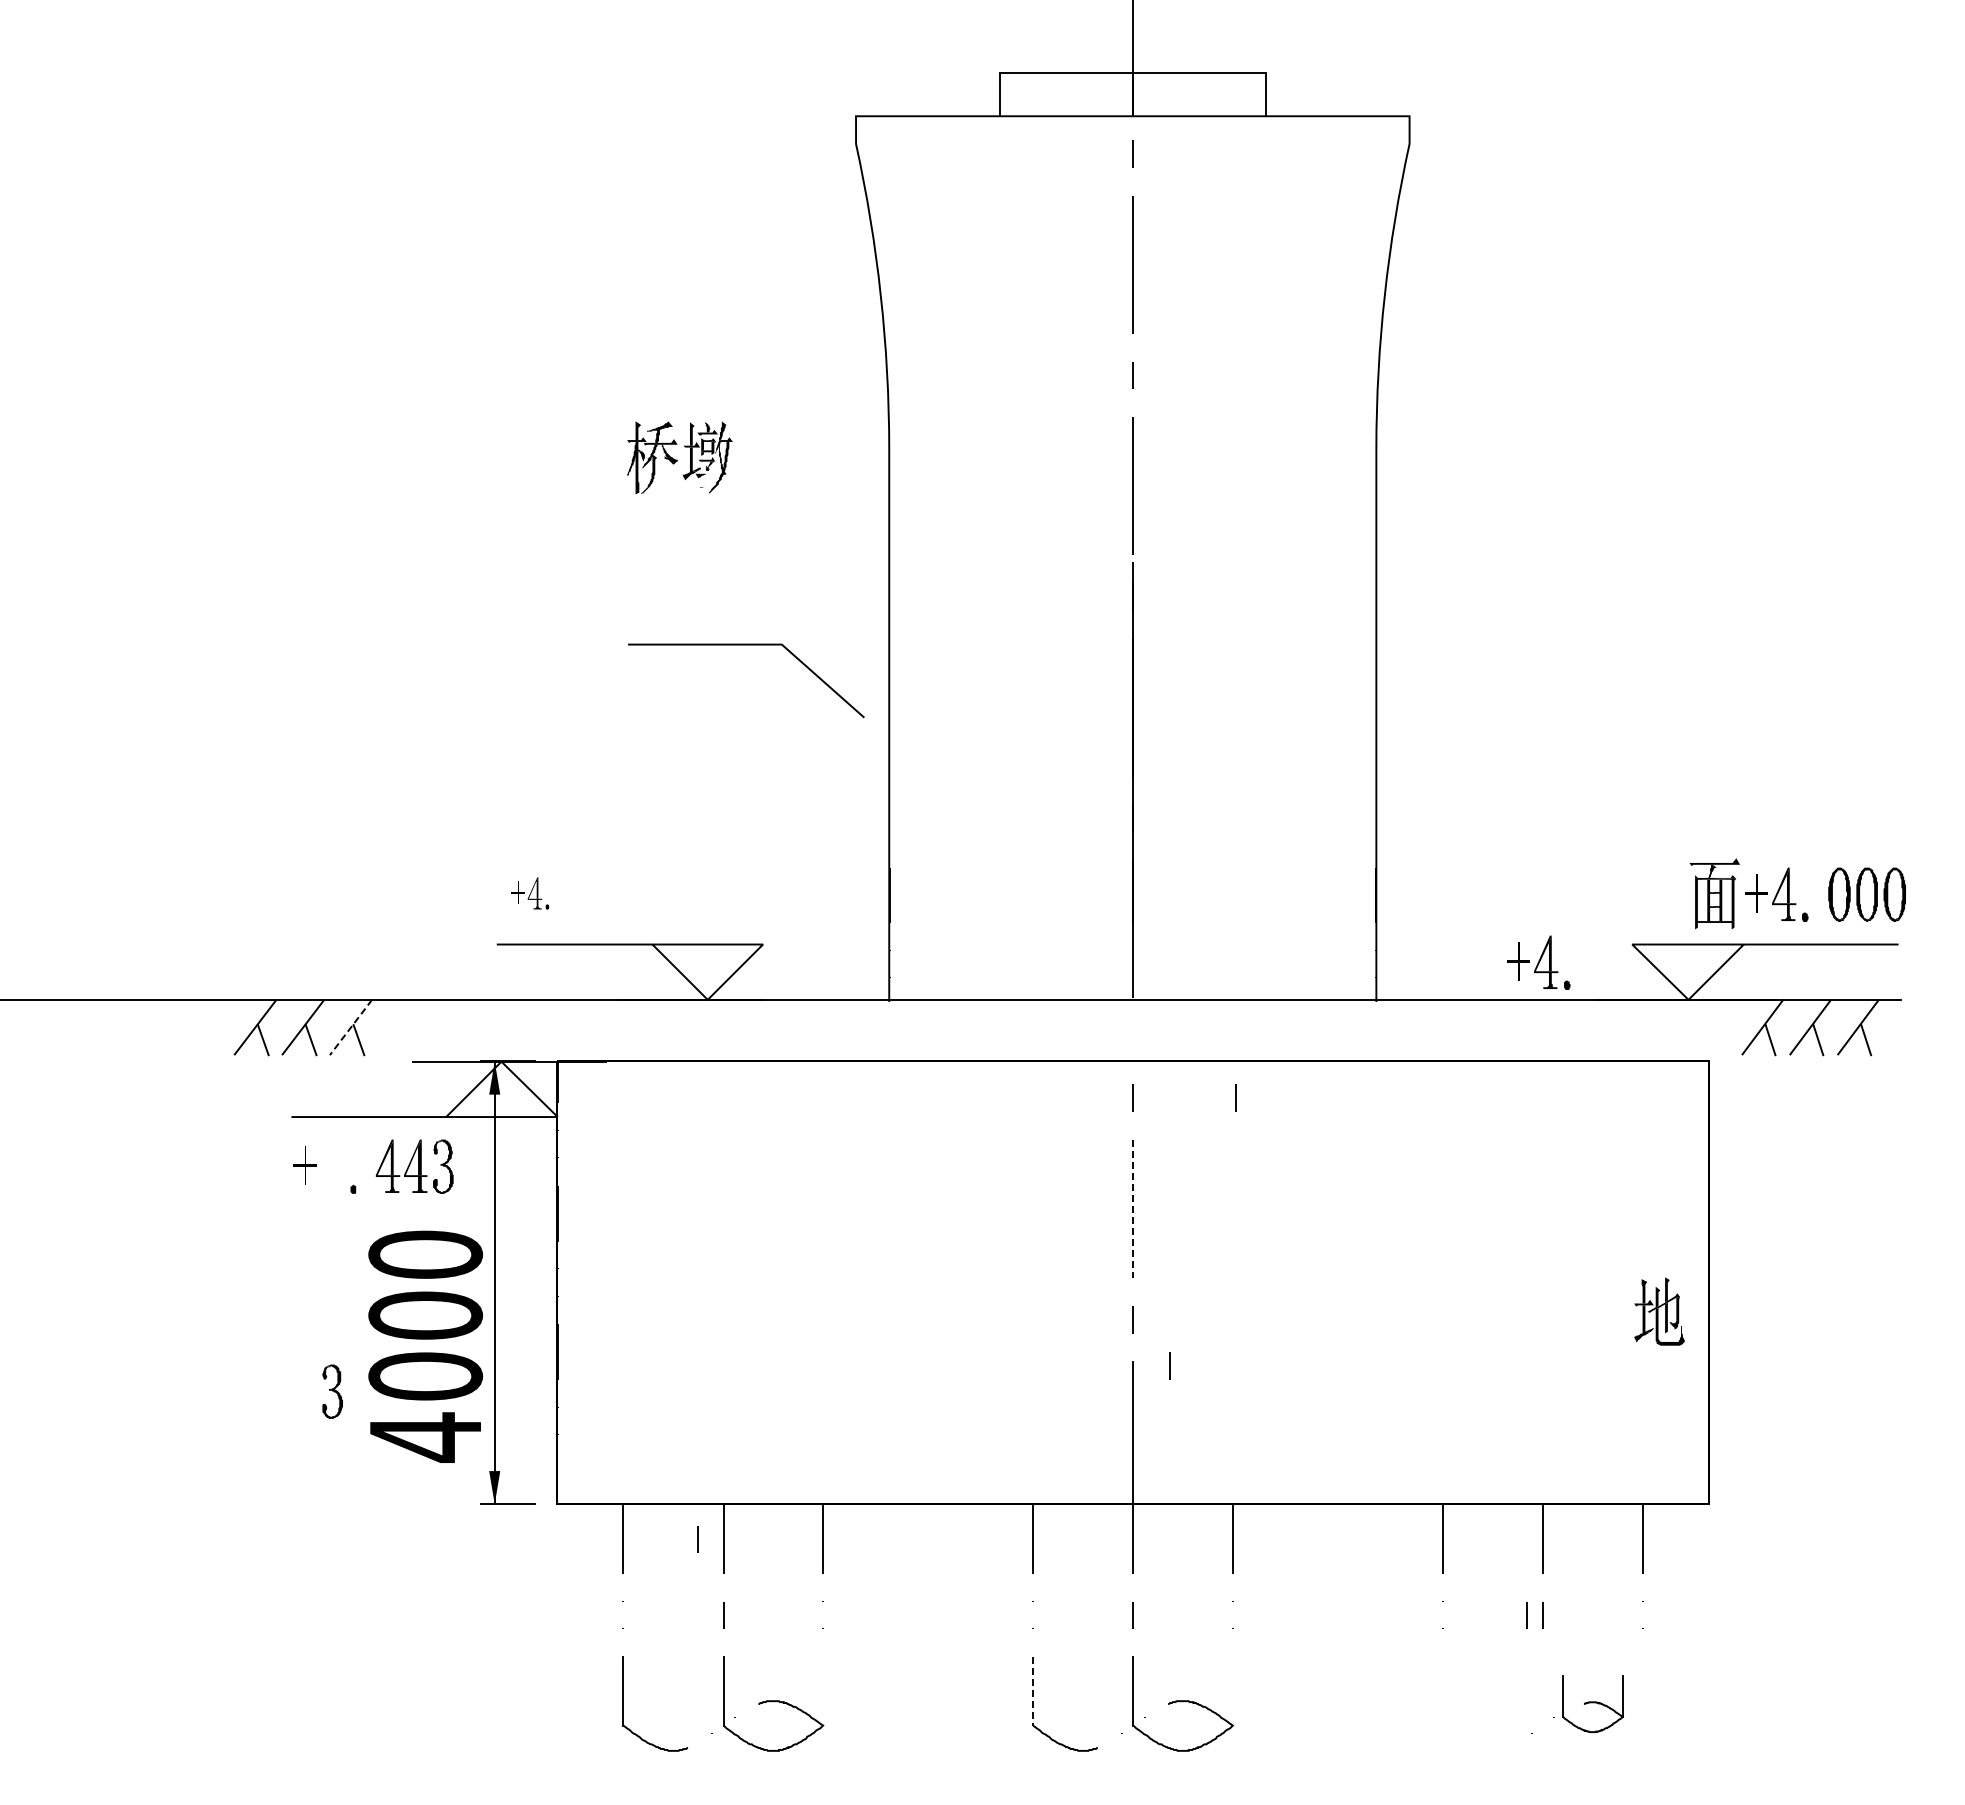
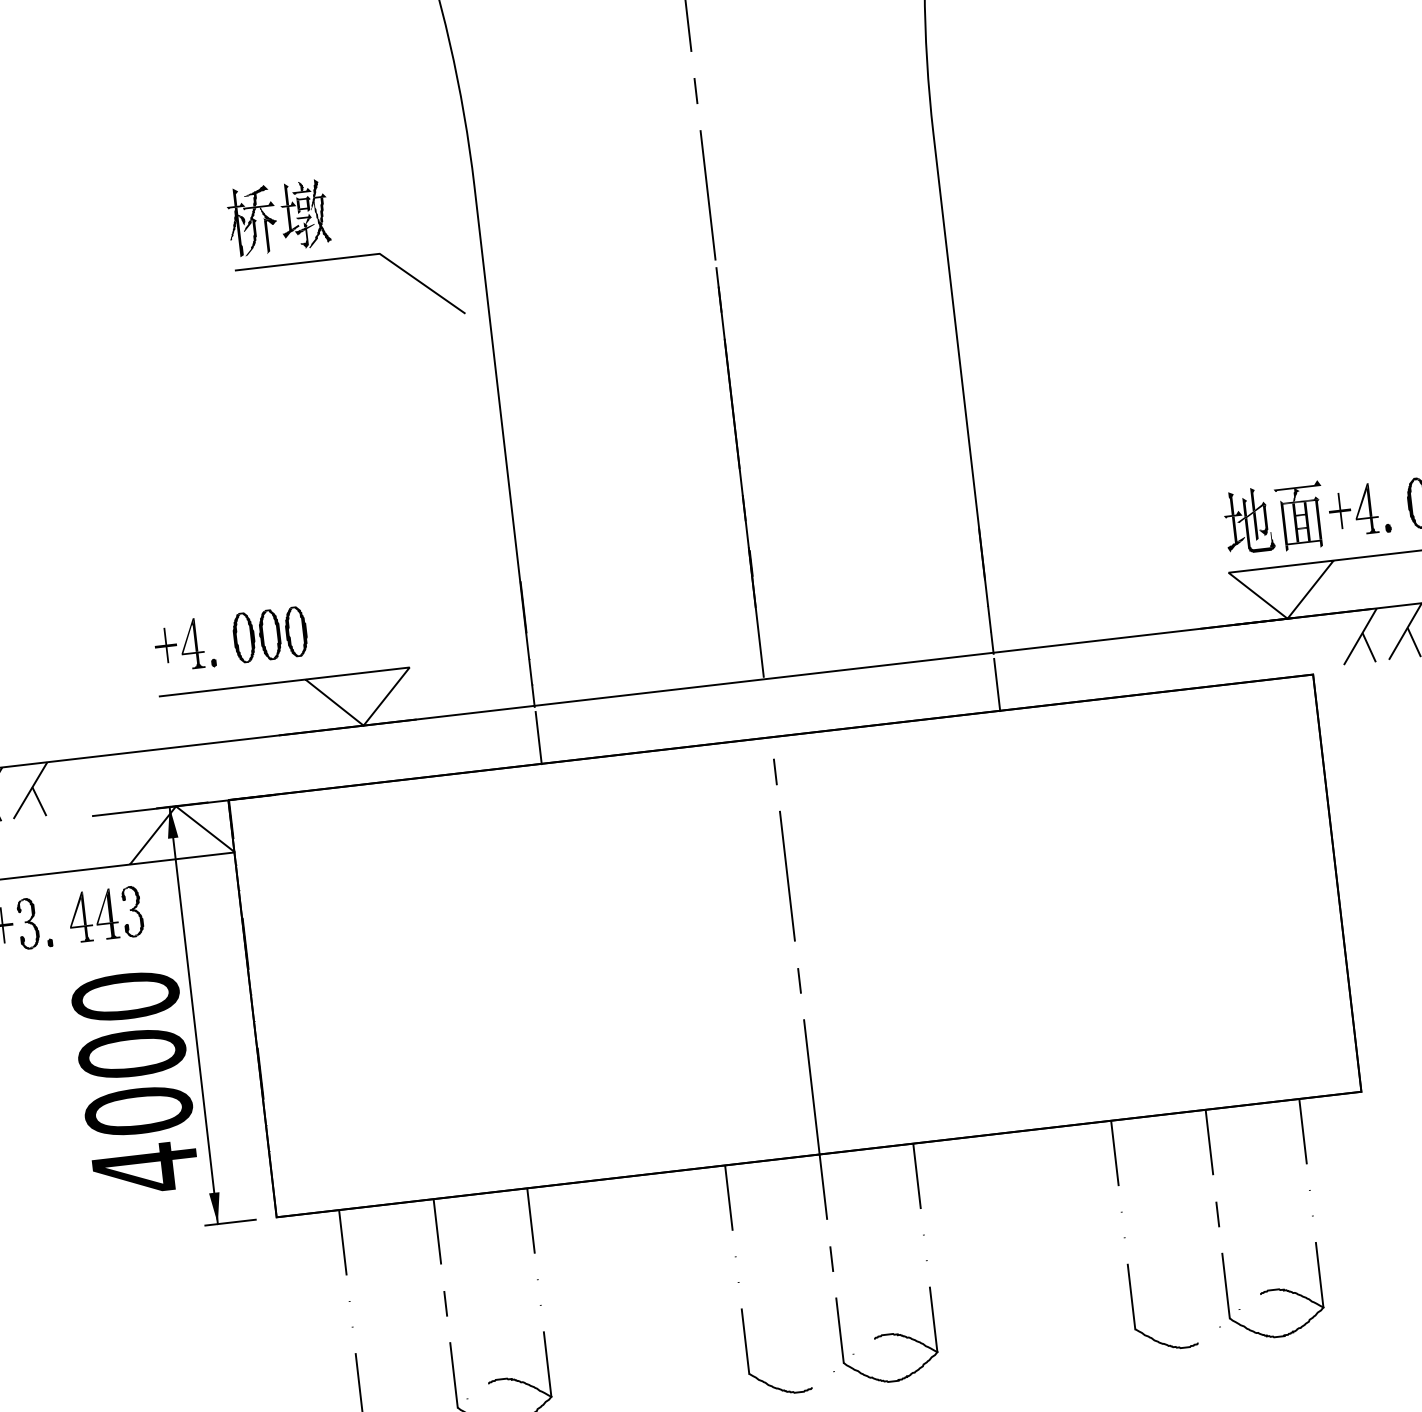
fill: (665, 476) -> (266, 237), added
fill: (706, 480) -> (305, 236), added
fill: (728, 481) -> (326, 235), added
line: (746, 645) -> (346, 258), moved
part: (530, 893) -> (185, 644), size x1.67
part: (620, 893) -> (269, 634), added
part: (1538, 962) -> (1142, 599), removed
line: (351, 1027) -> (30, 790), dashed -> solid
line: (889, 1033) -> (538, 737), added
line: (1376, 1033) -> (997, 684), added
line: (1235, 1097) -> (871, 760), removed
line: (1133, 1209) -> (787, 876), dashed -> solid
part: (1659, 1311) -> (1248, 520), moved
line: (1169, 1365) -> (838, 1019), removed
part: (332, 1391) -> (28, 923), moved
line: (697, 1539) -> (412, 1235), removed
line: (1526, 1615) -> (1202, 1216), removed
line: (823, 1691) -> (548, 1364), added
line: (1033, 1691) -> (745, 1341), dashed -> solid
line: (1232, 1691) -> (933, 1320), added
part: (1443, 1703) -> (1133, 1308), added
part: (1592, 1703) -> (1273, 1292), size x1.67

